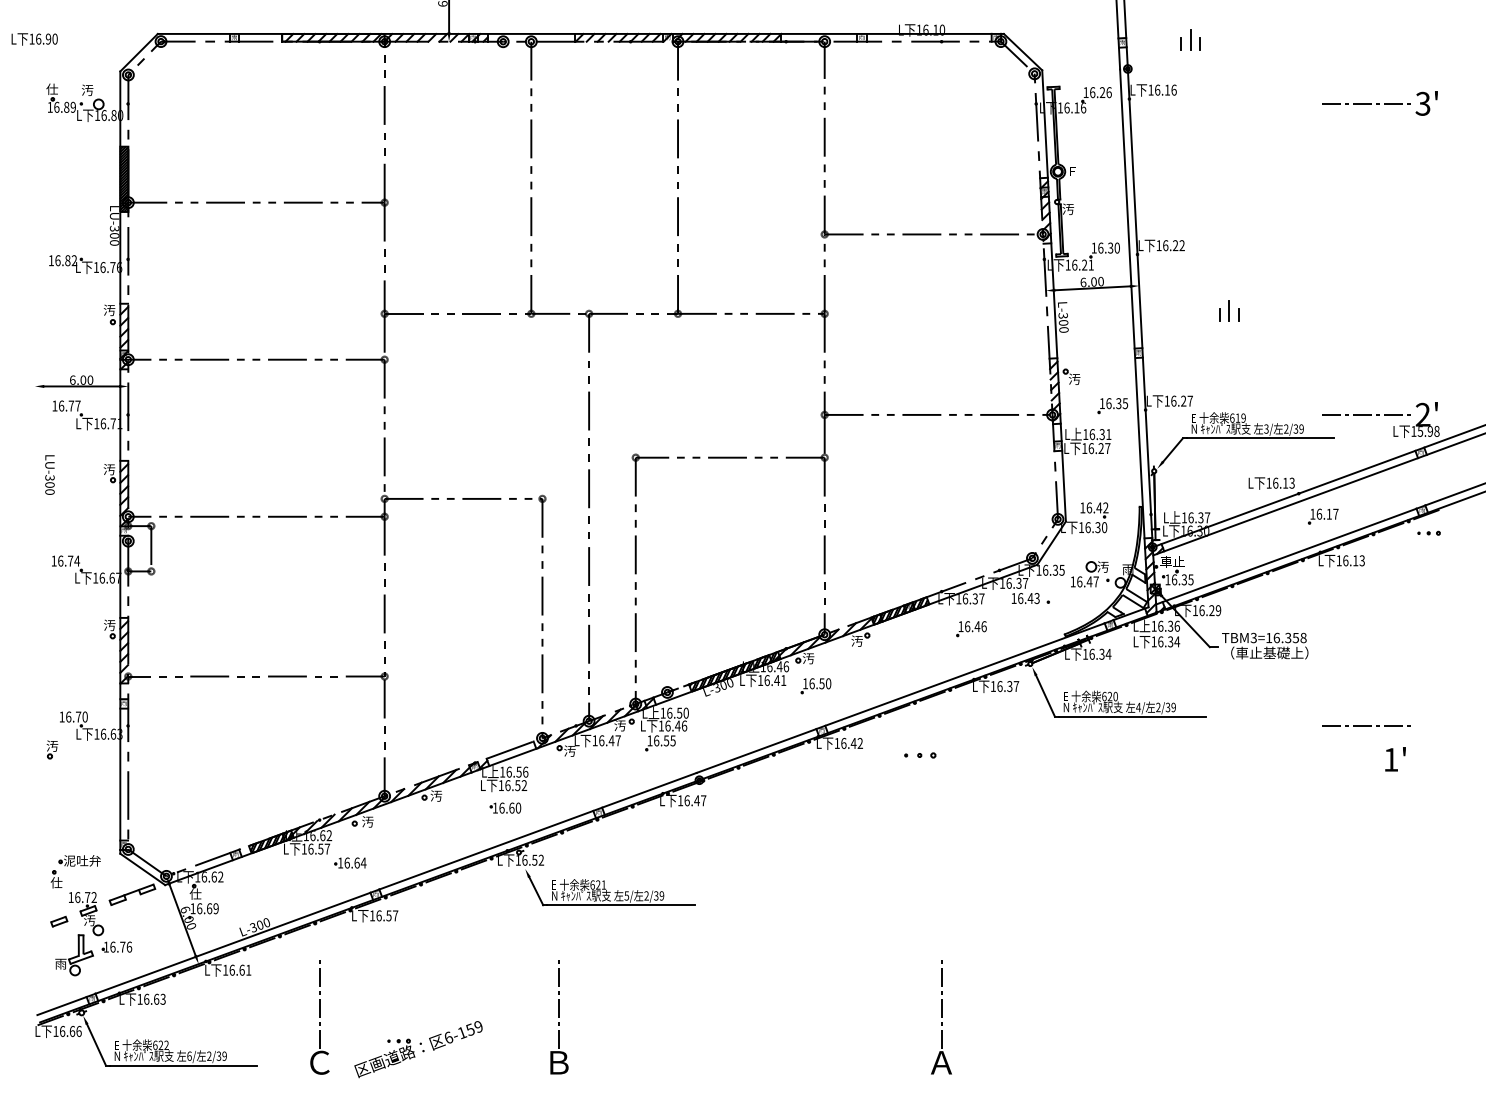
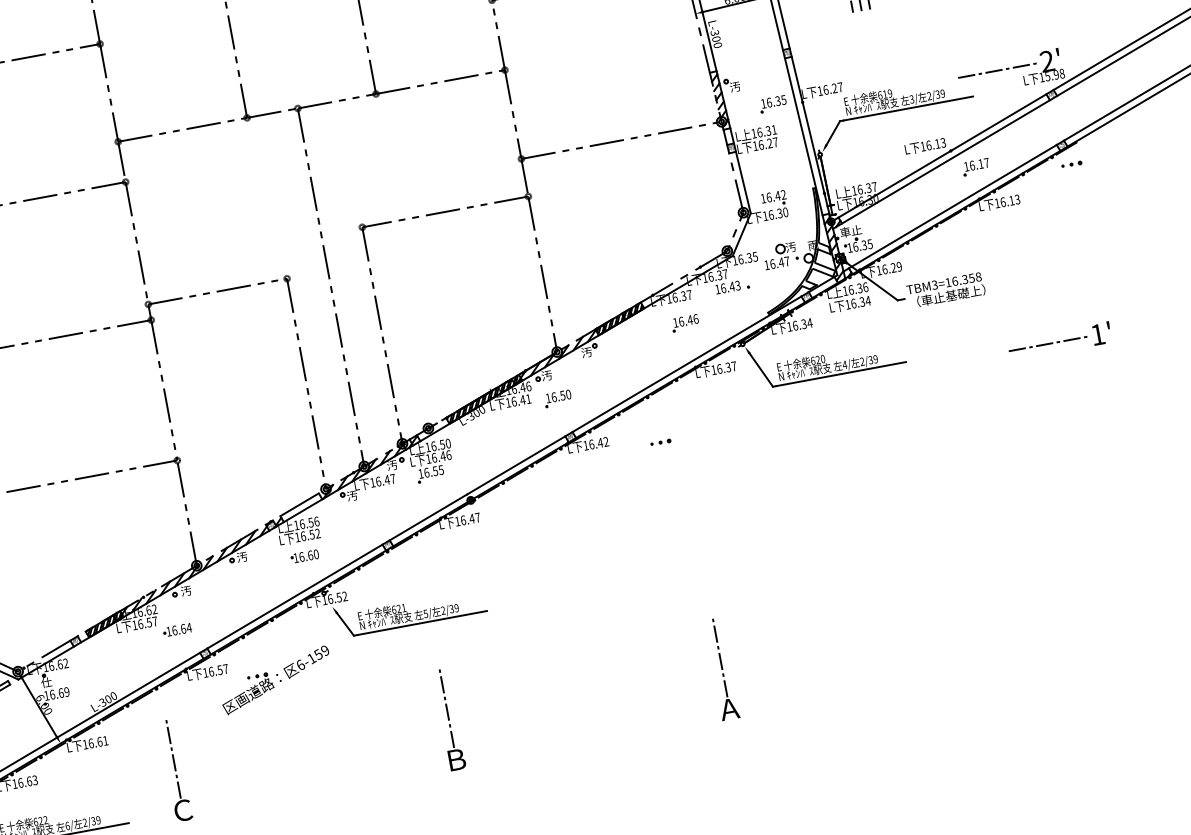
part: (920, 754) -> (660, 441), size x0.71
text: (1395, 759) -> (1101, 333), moved
part: (559, 1017) -> (449, 719), moved
part: (418, 1049) -> (276, 680), moved

